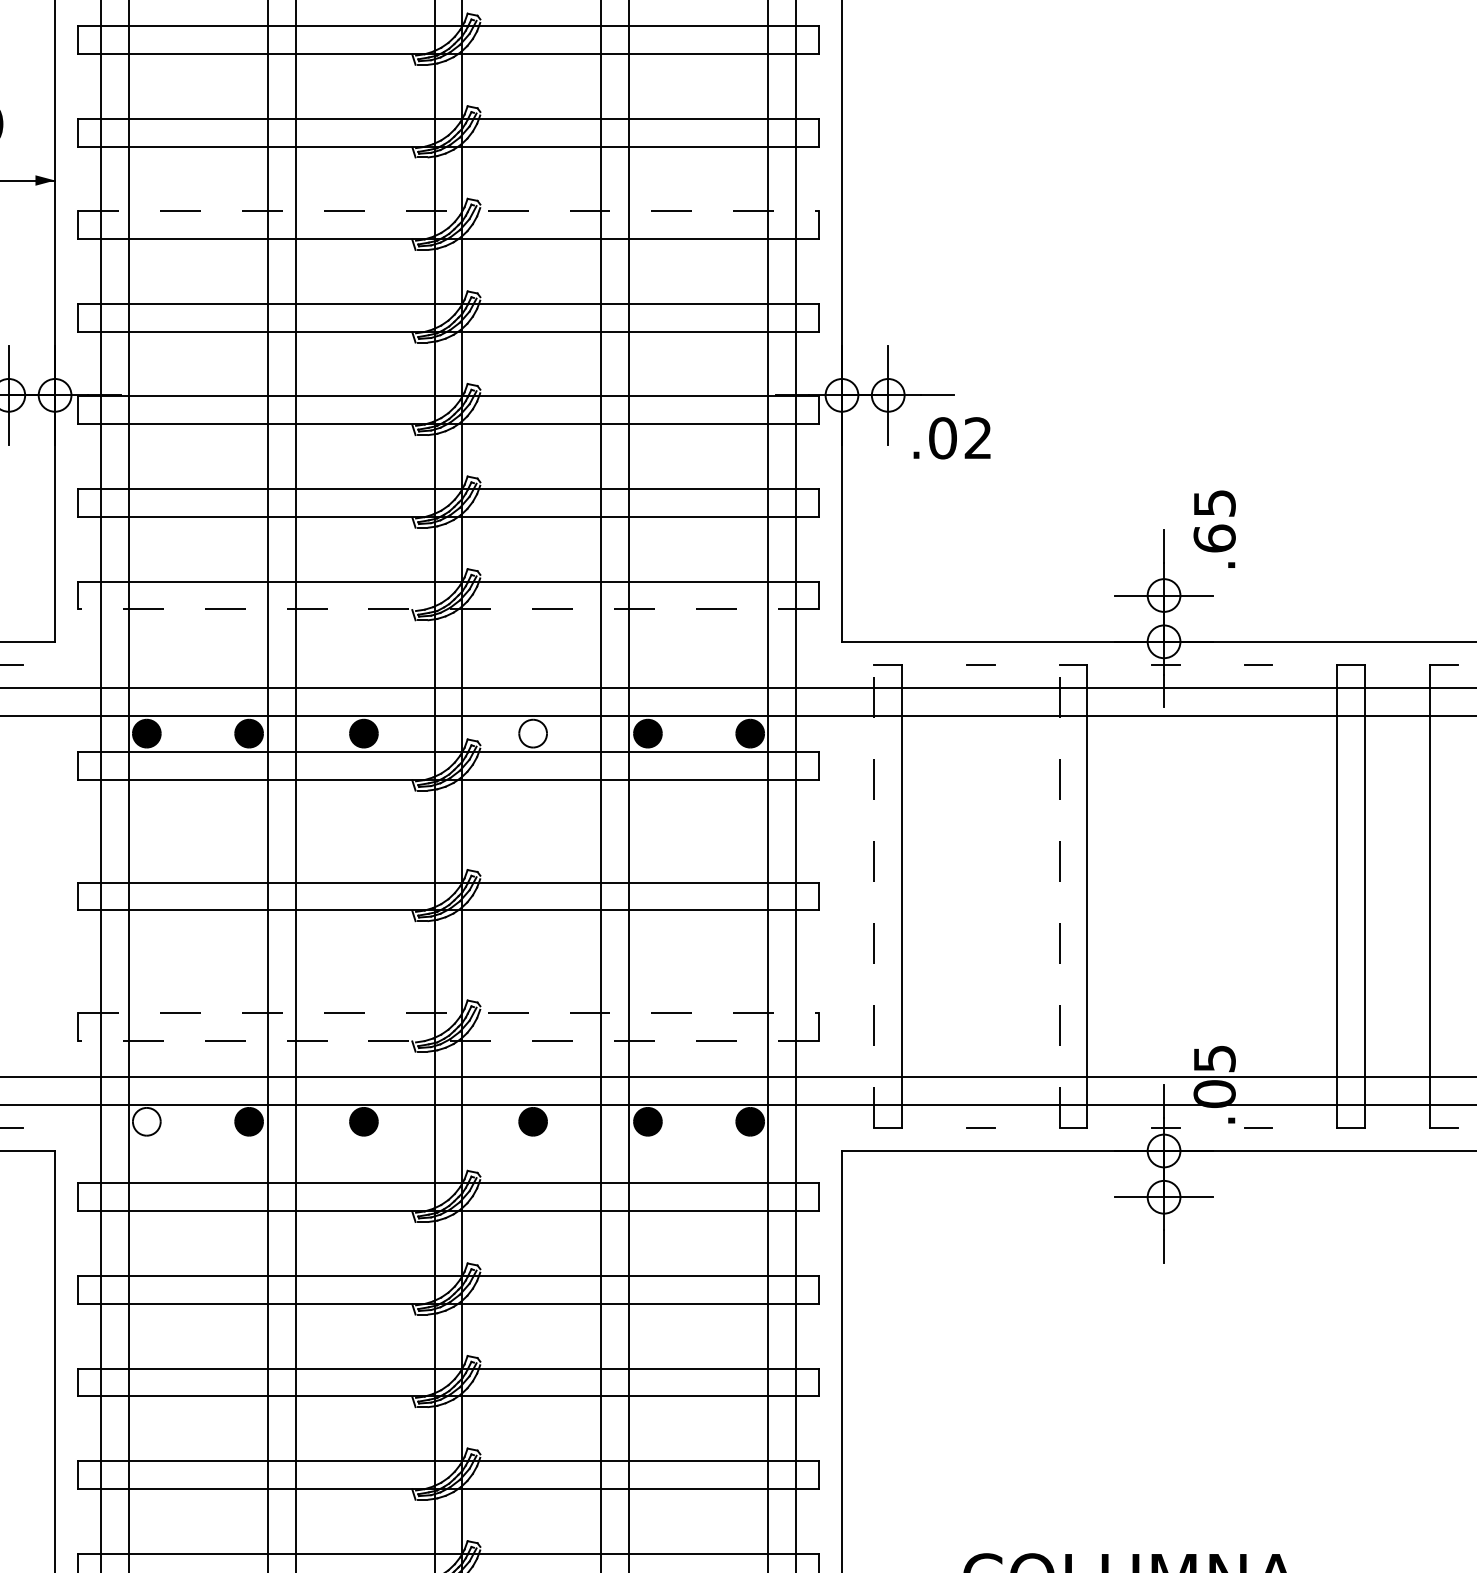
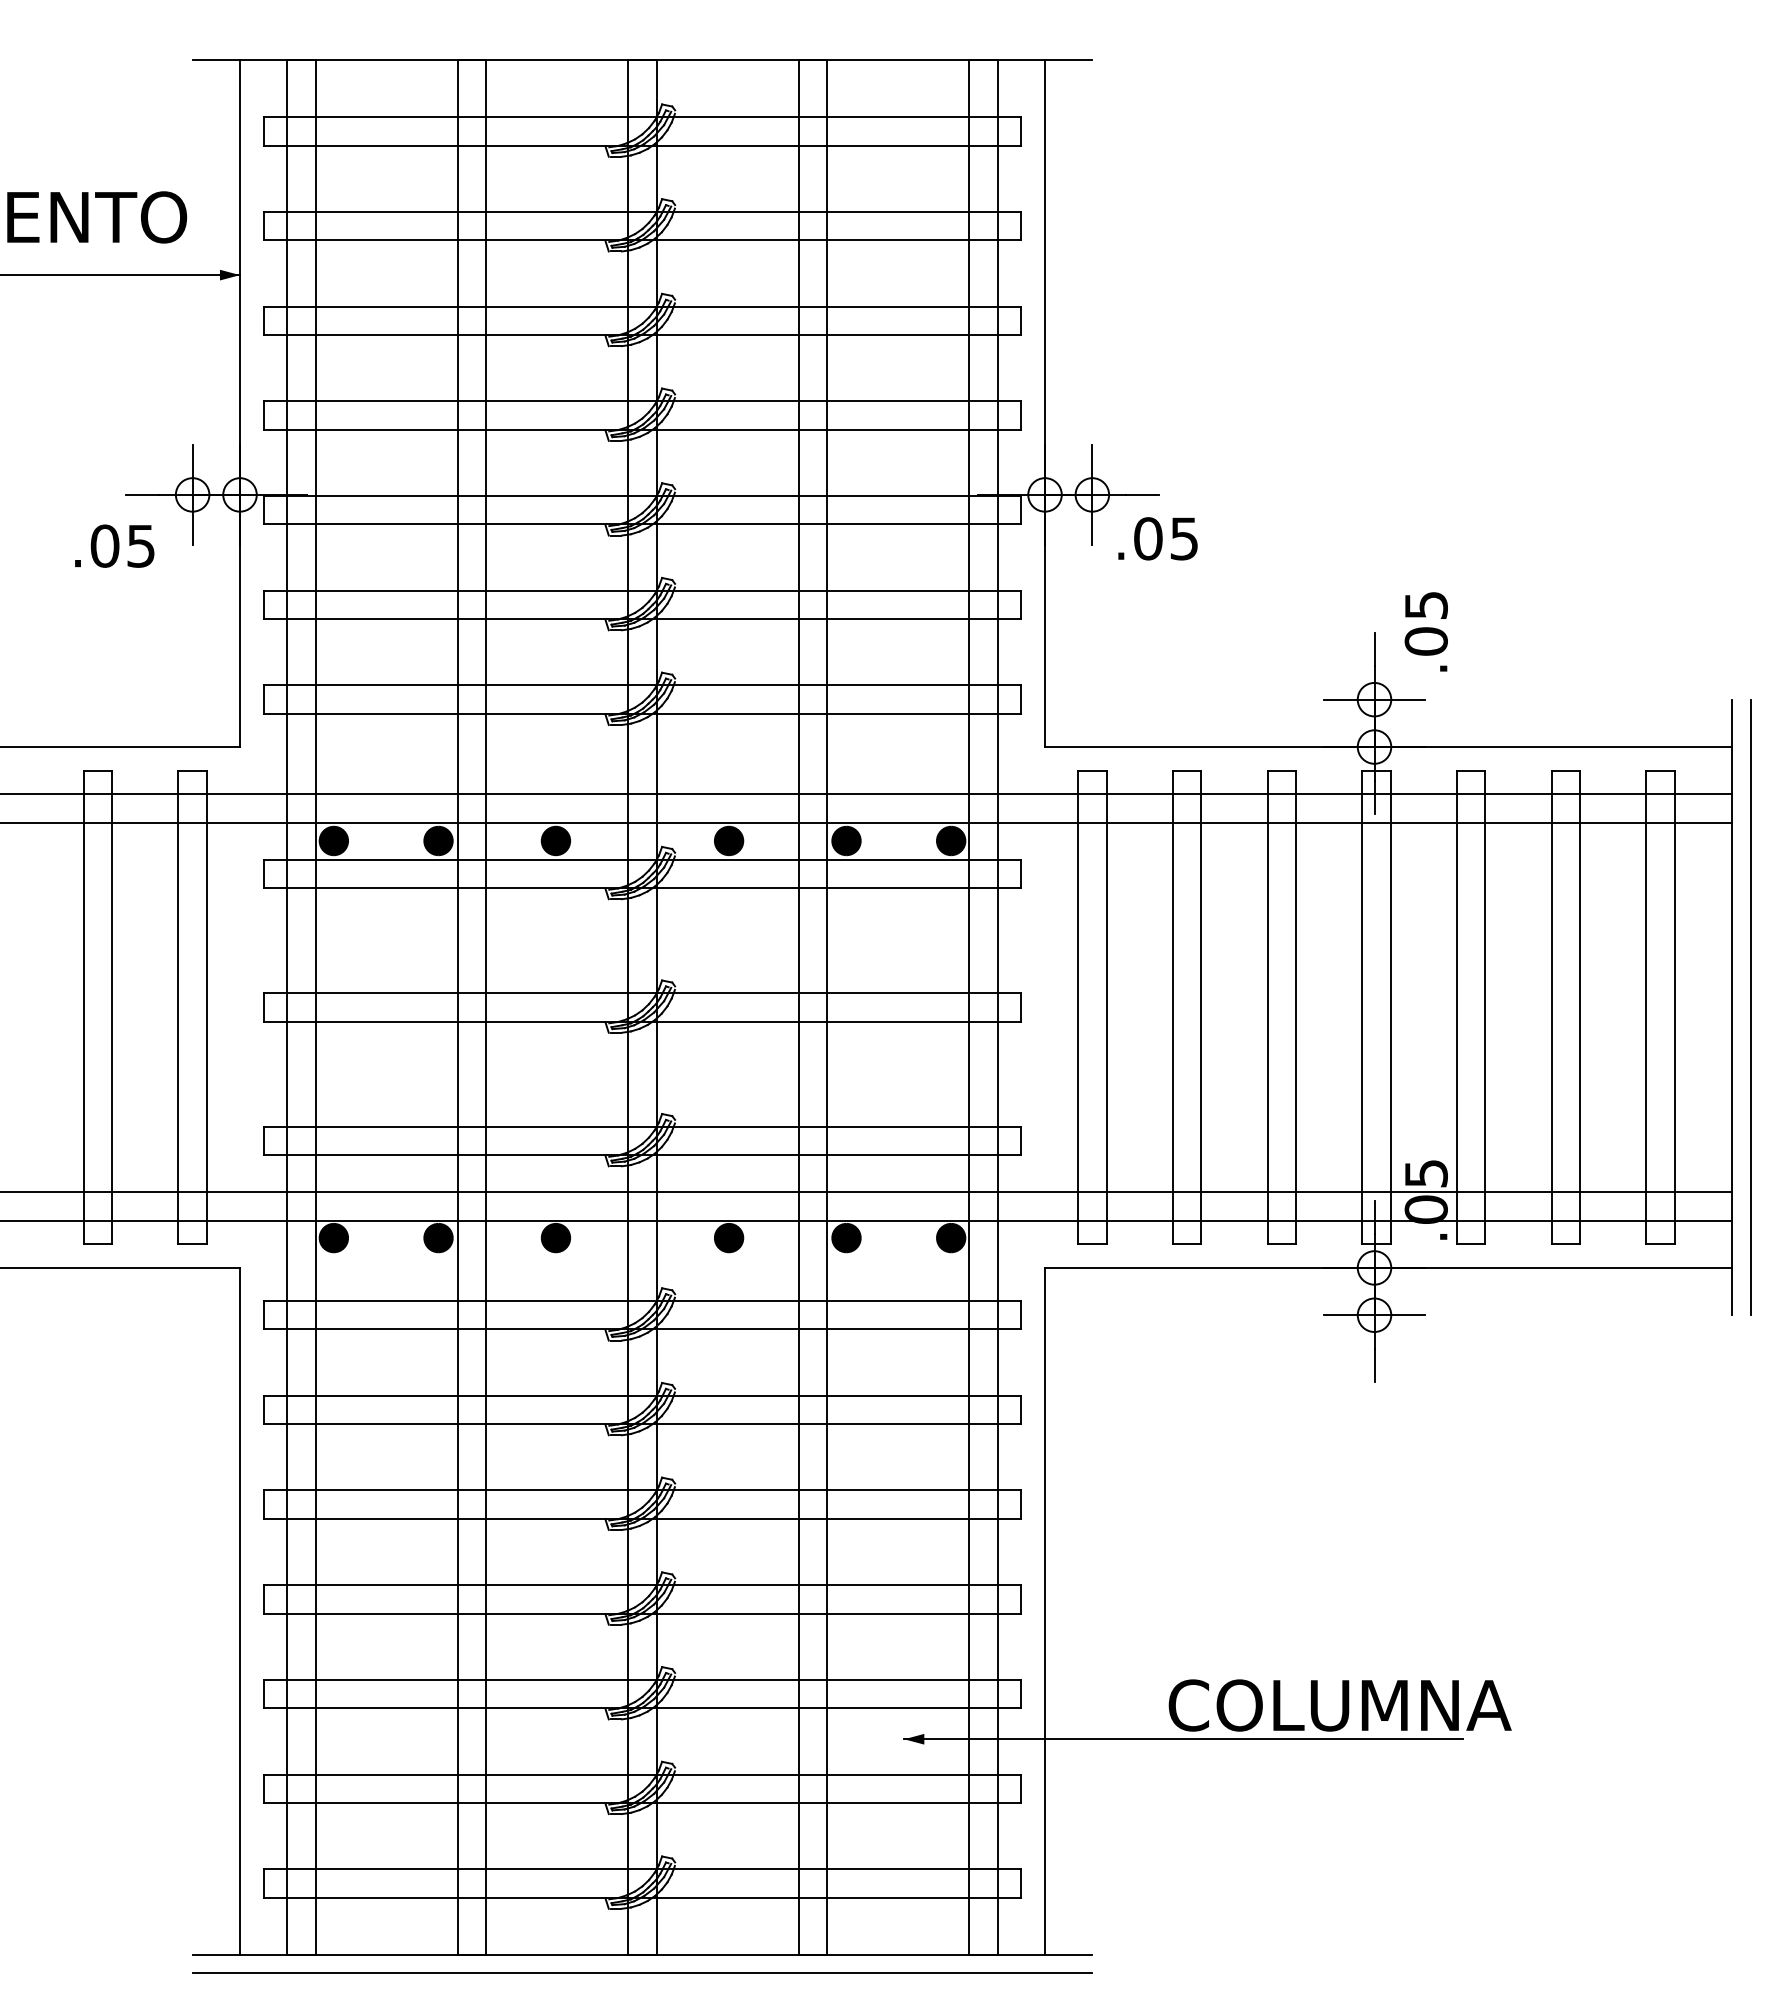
line: (448, 211) -> (642, 306), dashed -> solid
text: (977, 437) -> (1183, 538), .02 -> .05
text: (1213, 538) -> (1425, 641), .65 -> .05
line: (448, 609) -> (642, 713), dashed -> solid
fill: (532, 733) -> (728, 840), added
line: (22, 896) -> (206, 1007), added
line: (874, 896) -> (1078, 1007), dashed -> solid
line: (966, 896) -> (1172, 1007), added
line: (994, 896) -> (1201, 1007), added
line: (1059, 896) -> (1267, 1007), dashed -> solid
line: (1152, 896) -> (1362, 1007), added
line: (1179, 896) -> (1390, 1007), added
line: (1244, 896) -> (1456, 1007), added
line: (1272, 896) -> (1485, 1007), added
line: (1457, 896) -> (1674, 1007), added
line: (448, 1012) -> (642, 1126), dashed -> solid
line: (448, 1041) -> (642, 1155), dashed -> solid
fill: (146, 1121) -> (333, 1237), added

